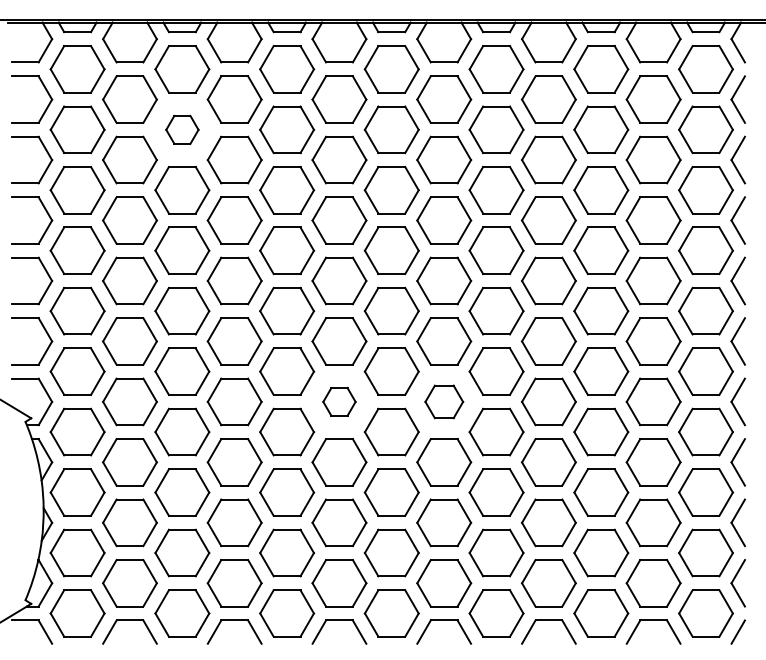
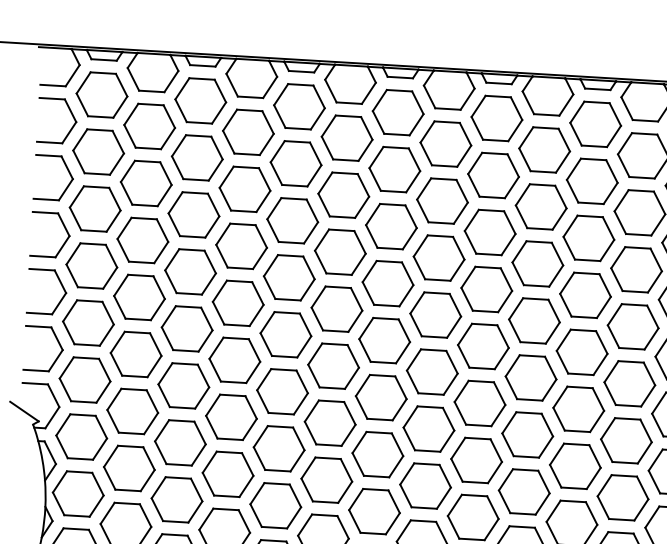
part: (182, 129) -> (197, 157), size x1.67
part: (339, 401) -> (330, 422), size x1.67
part: (444, 401) -> (429, 428), size x1.43

